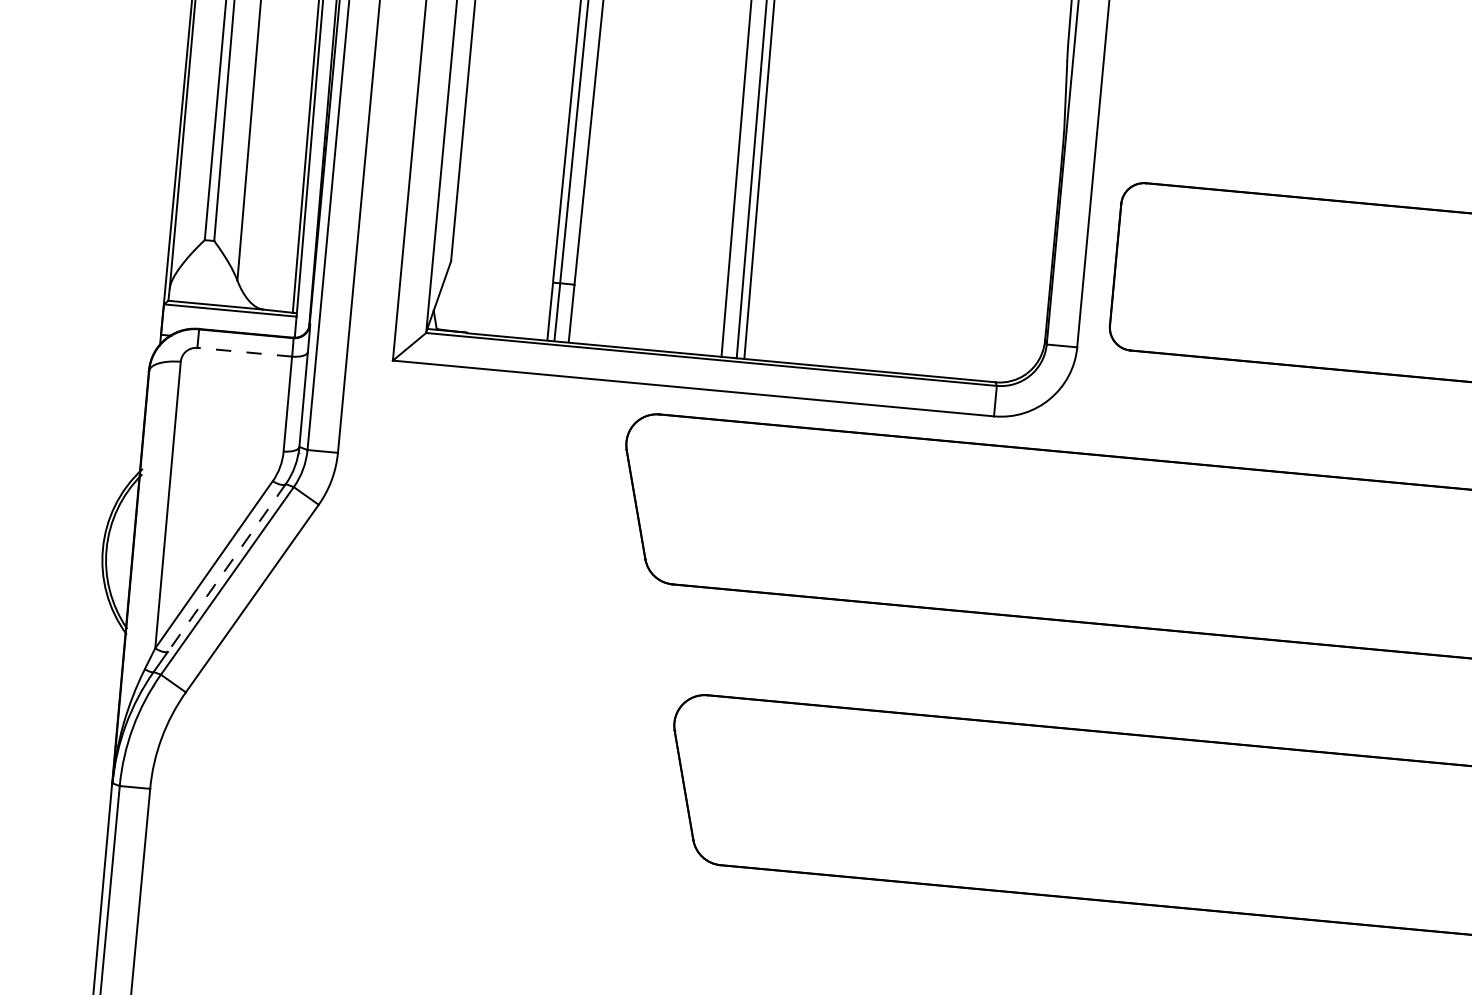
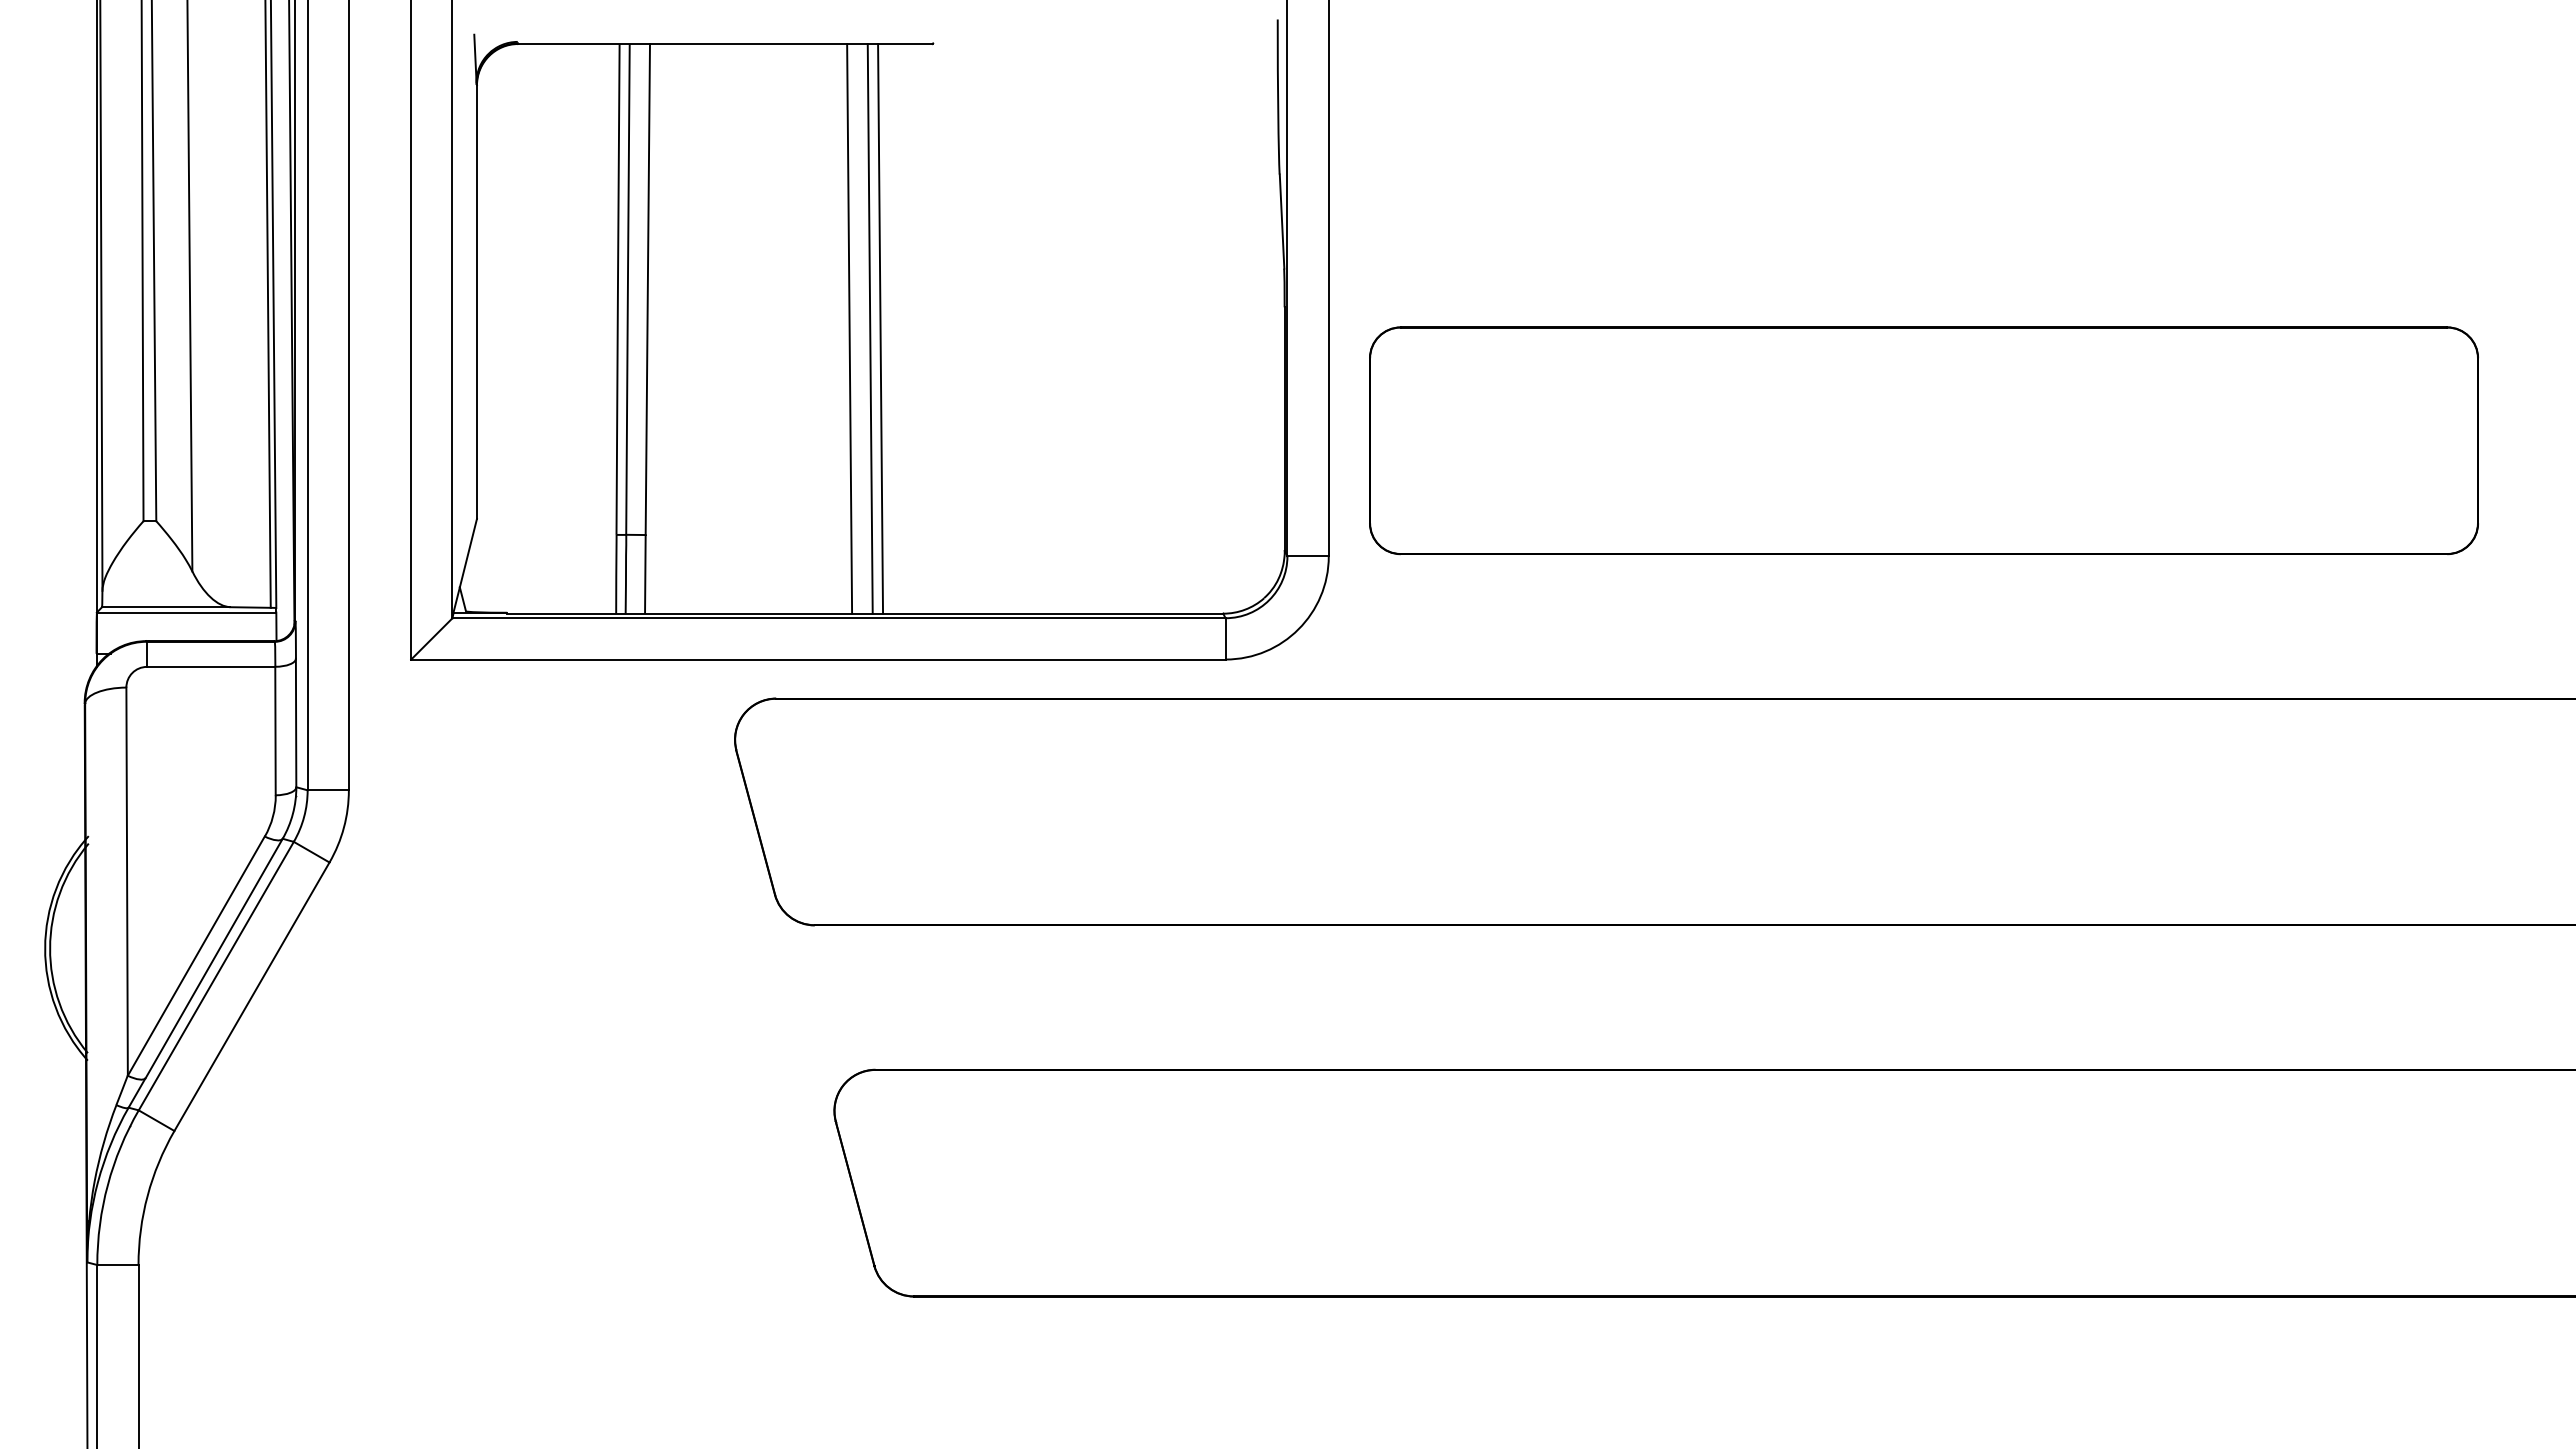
line: (244, 351) -> (210, 666), dashed -> solid
line: (227, 567) -> (214, 958), dashed -> solid

